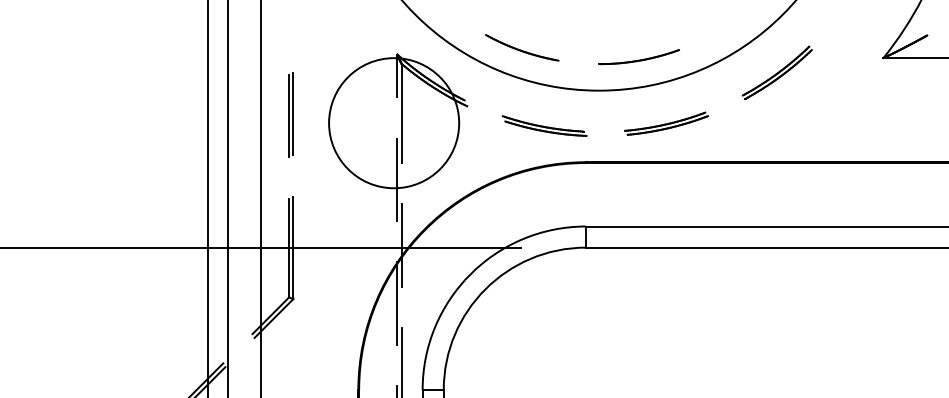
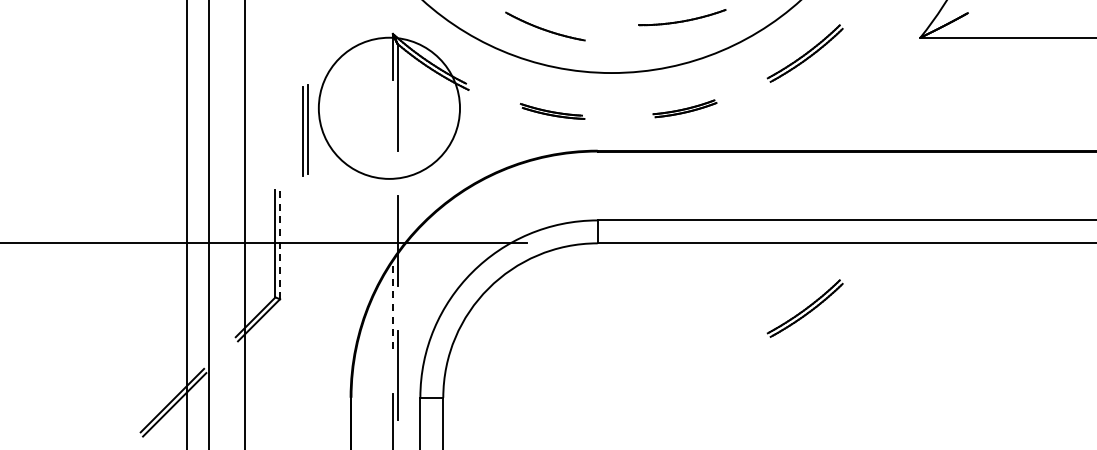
part: (522, 47) -> (545, 26), moved
part: (639, 56) -> (682, 17), moved
part: (290, 115) -> (305, 130), moved
part: (666, 123) -> (684, 108), size x0.7
part: (544, 126) -> (552, 111), size x0.7
line: (396, 179) -> (392, 169), removed
line: (293, 247) -> (280, 243), solid -> dashed
line: (396, 303) -> (392, 304), solid -> dashed
part: (776, 307) -> (804, 308), added

